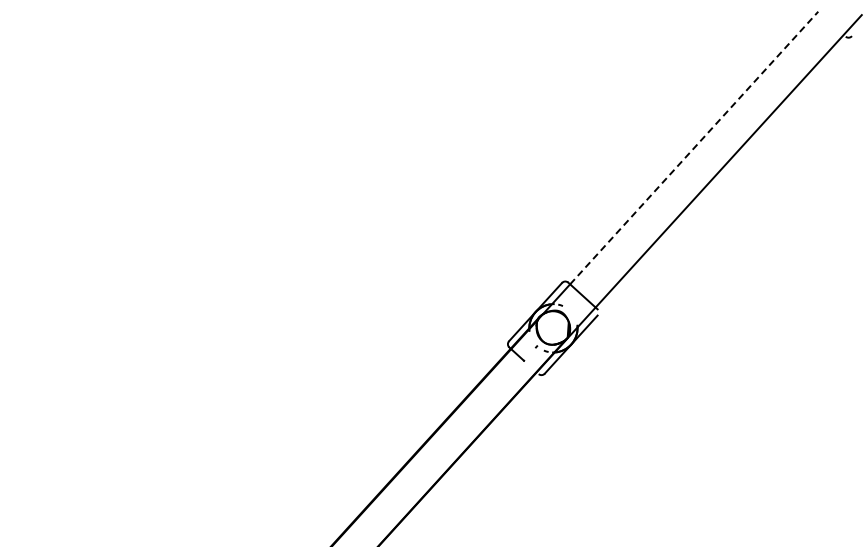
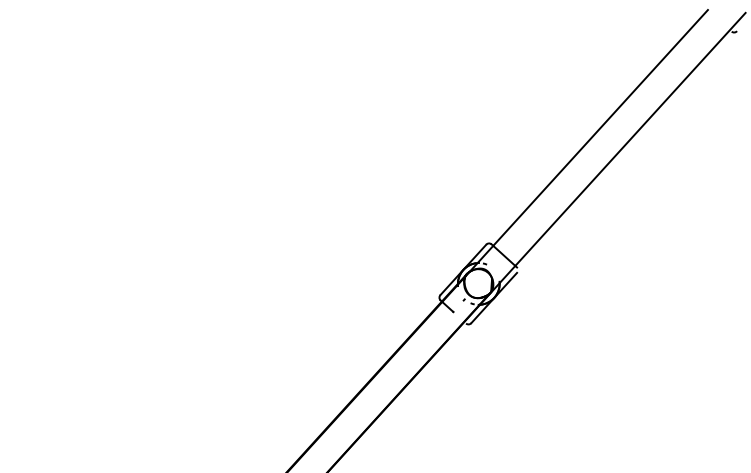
line: (694, 147) -> (600, 127), dashed -> solid

